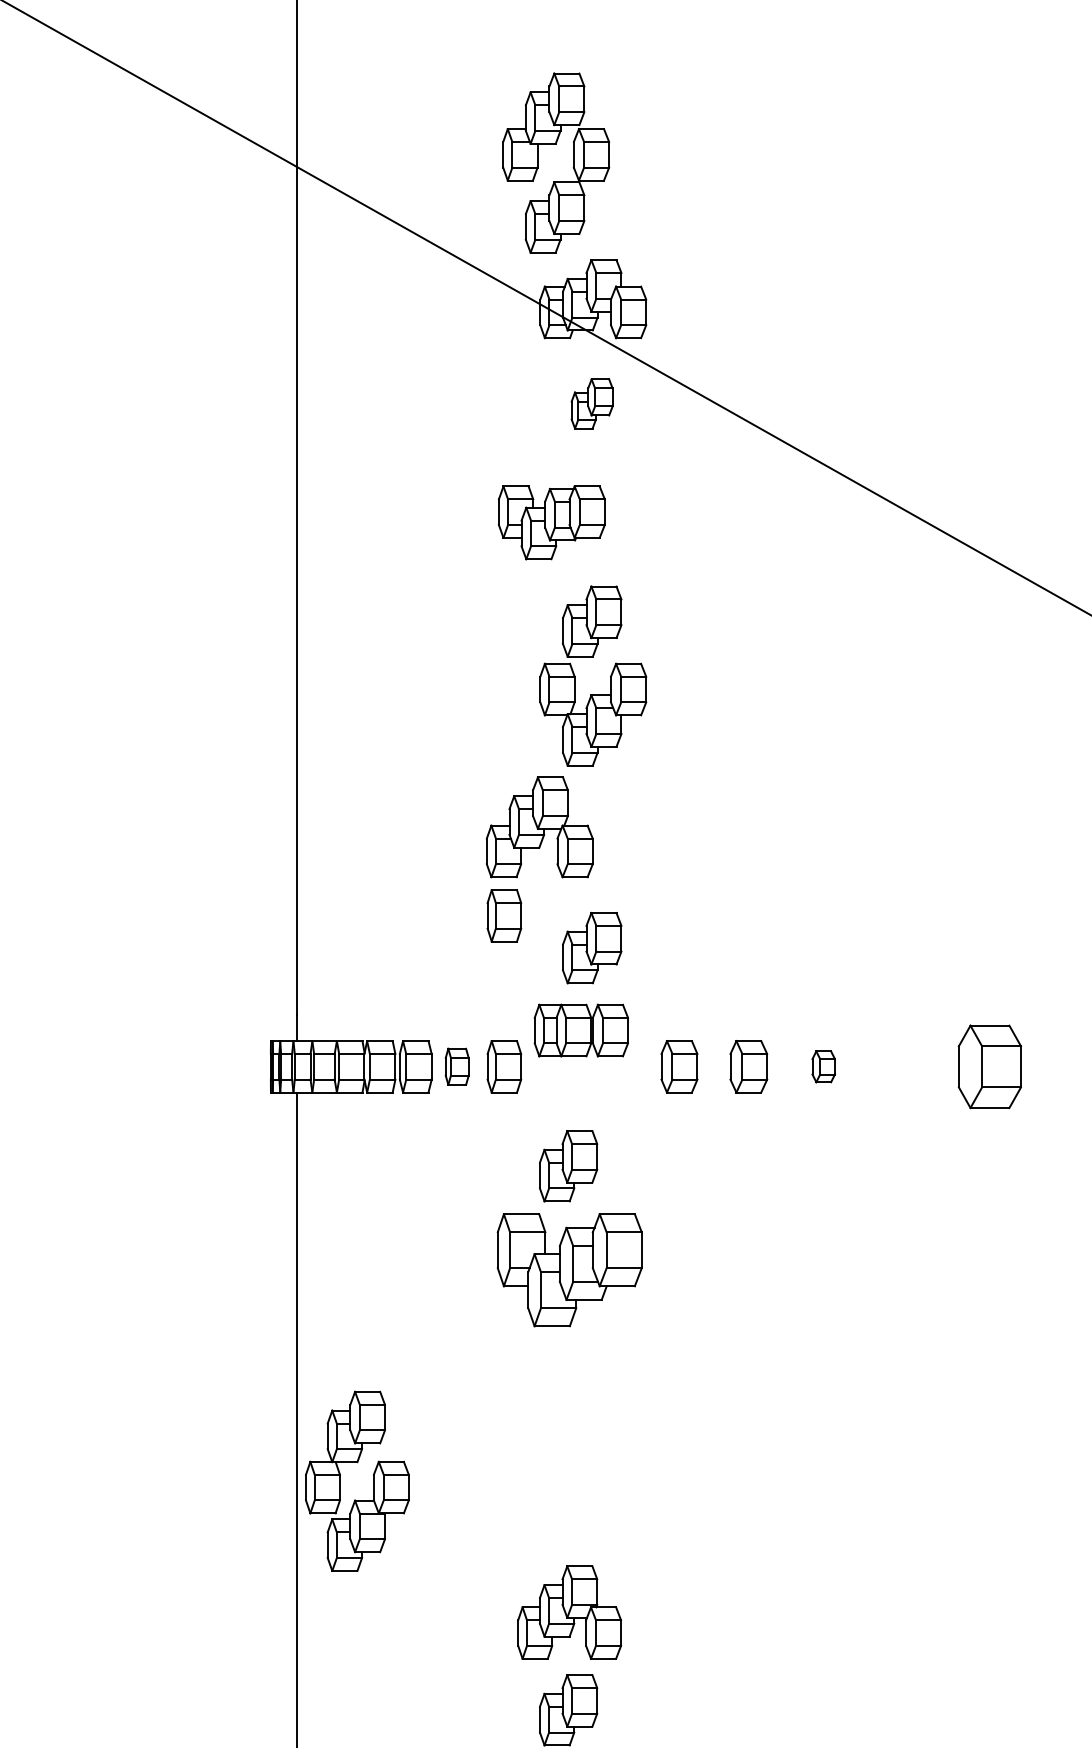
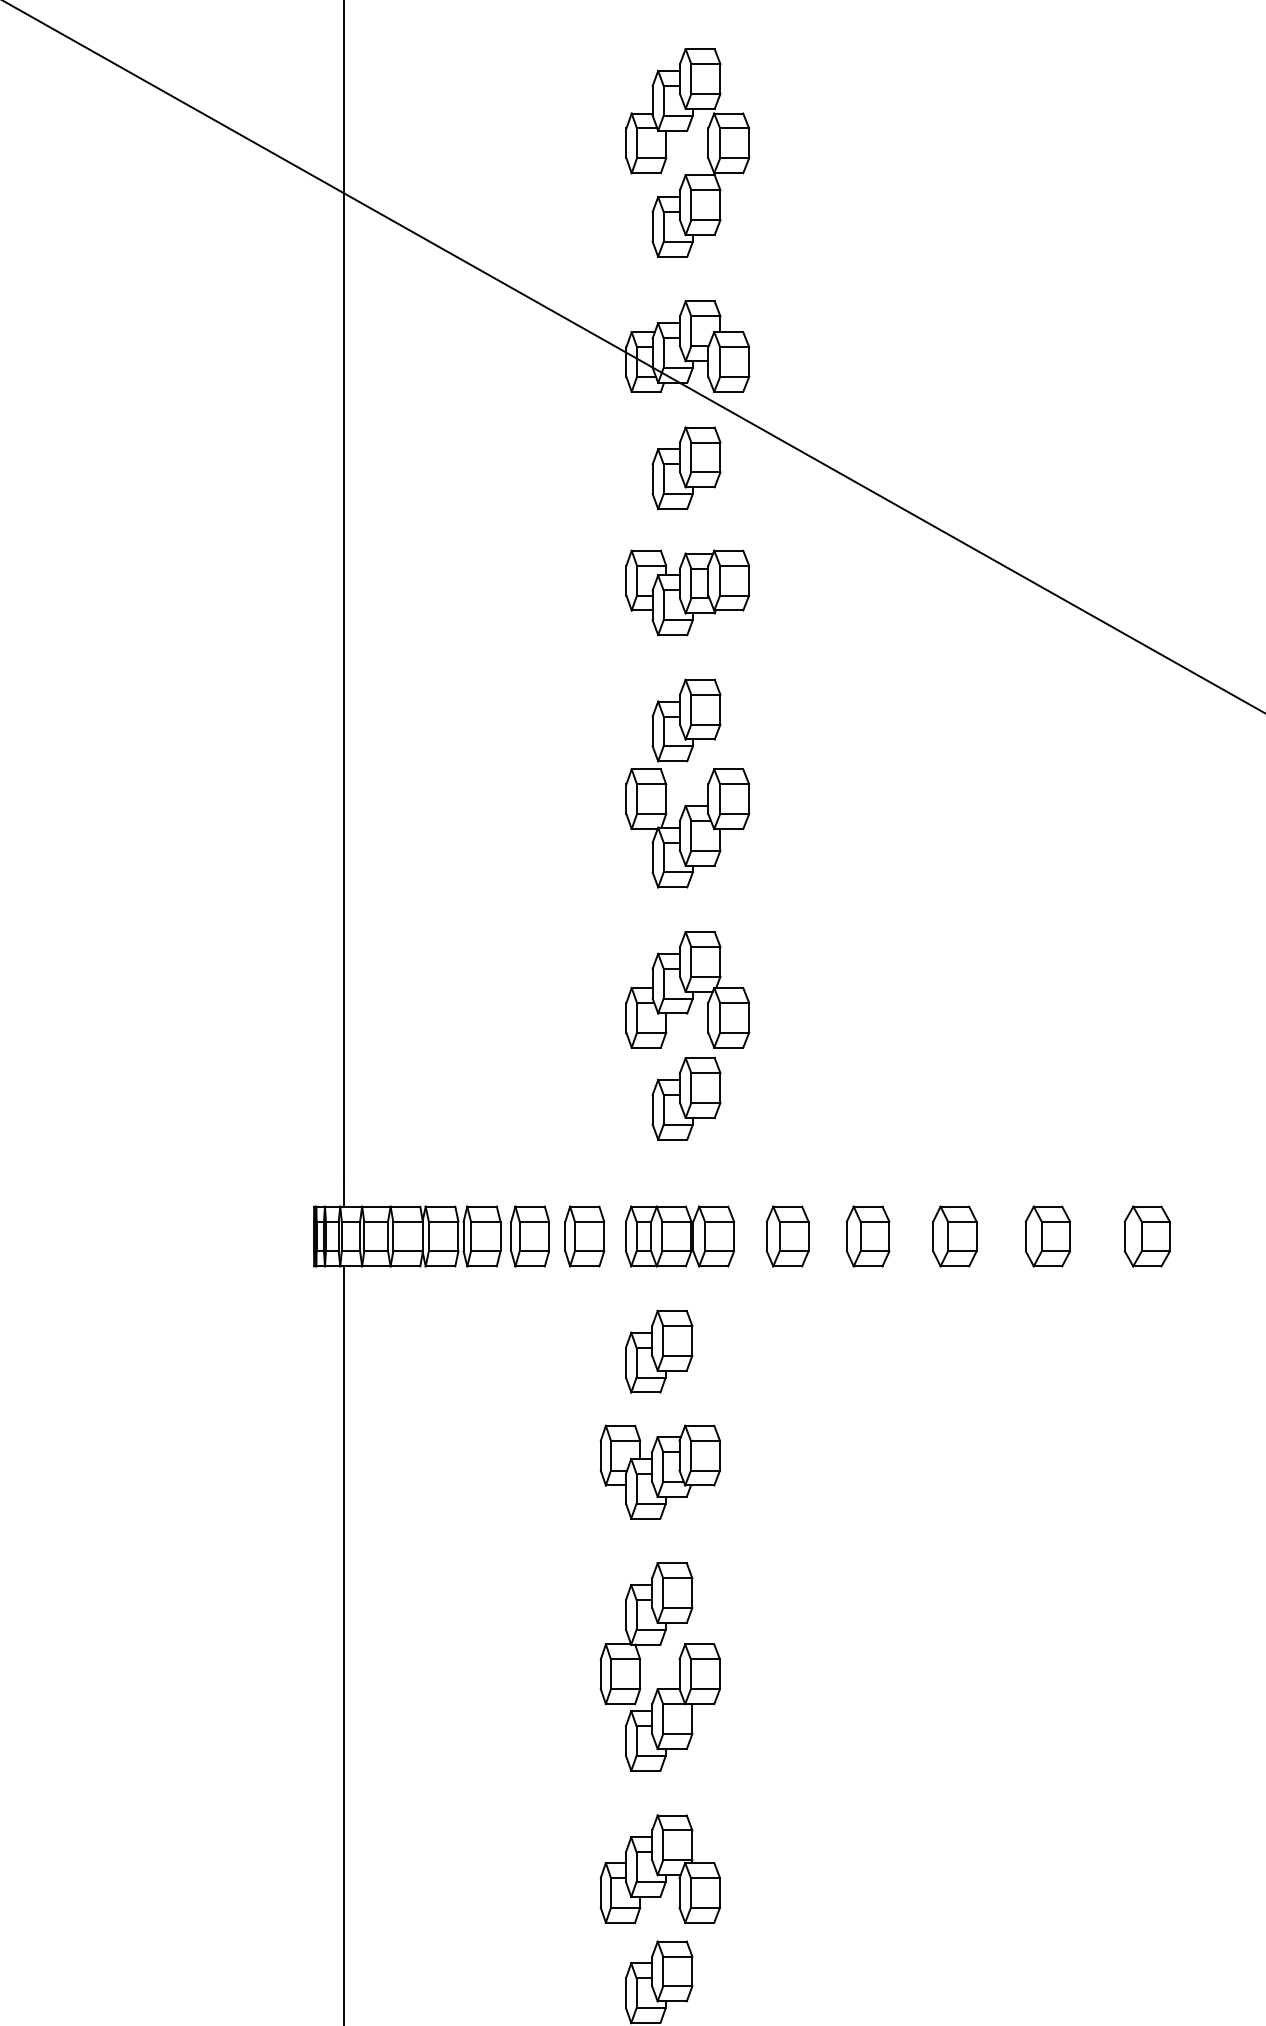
part: (573, 162) -> (707, 152), moved
part: (592, 403) -> (686, 467), size x1.43
part: (551, 522) -> (687, 592), moved
part: (539, 826) -> (687, 989), moved
part: (504, 915) -> (584, 1061), removed
part: (580, 1030) -> (679, 1236), moved
part: (456, 1066) -> (529, 1236), size x1.43
part: (823, 1066) -> (954, 1236), size x1.67
part: (903, 1066) -> (1047, 1236), added
part: (988, 1066) -> (1146, 1236), size x0.62
part: (568, 1269) -> (659, 1471), size x0.71
part: (340, 1480) -> (640, 1666), moved

